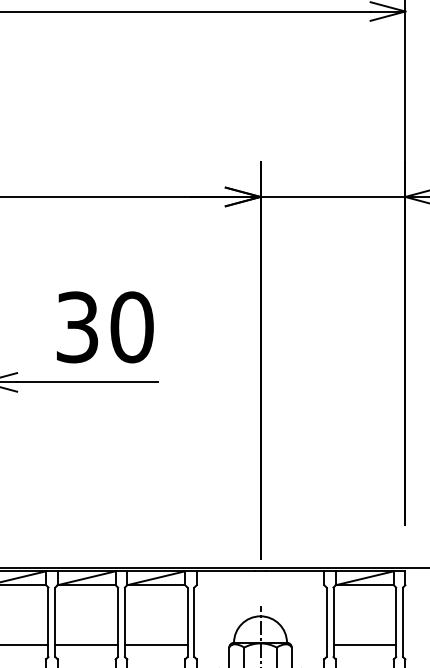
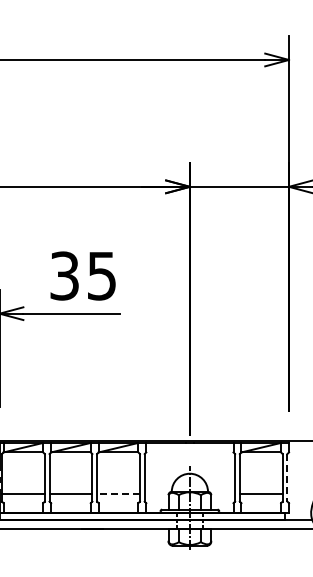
text: (131, 326) -> (101, 275), 30 -> 35
line: (403, 621) -> (287, 477), solid -> dashed
line: (156, 645) -> (118, 493), solid -> dashed

